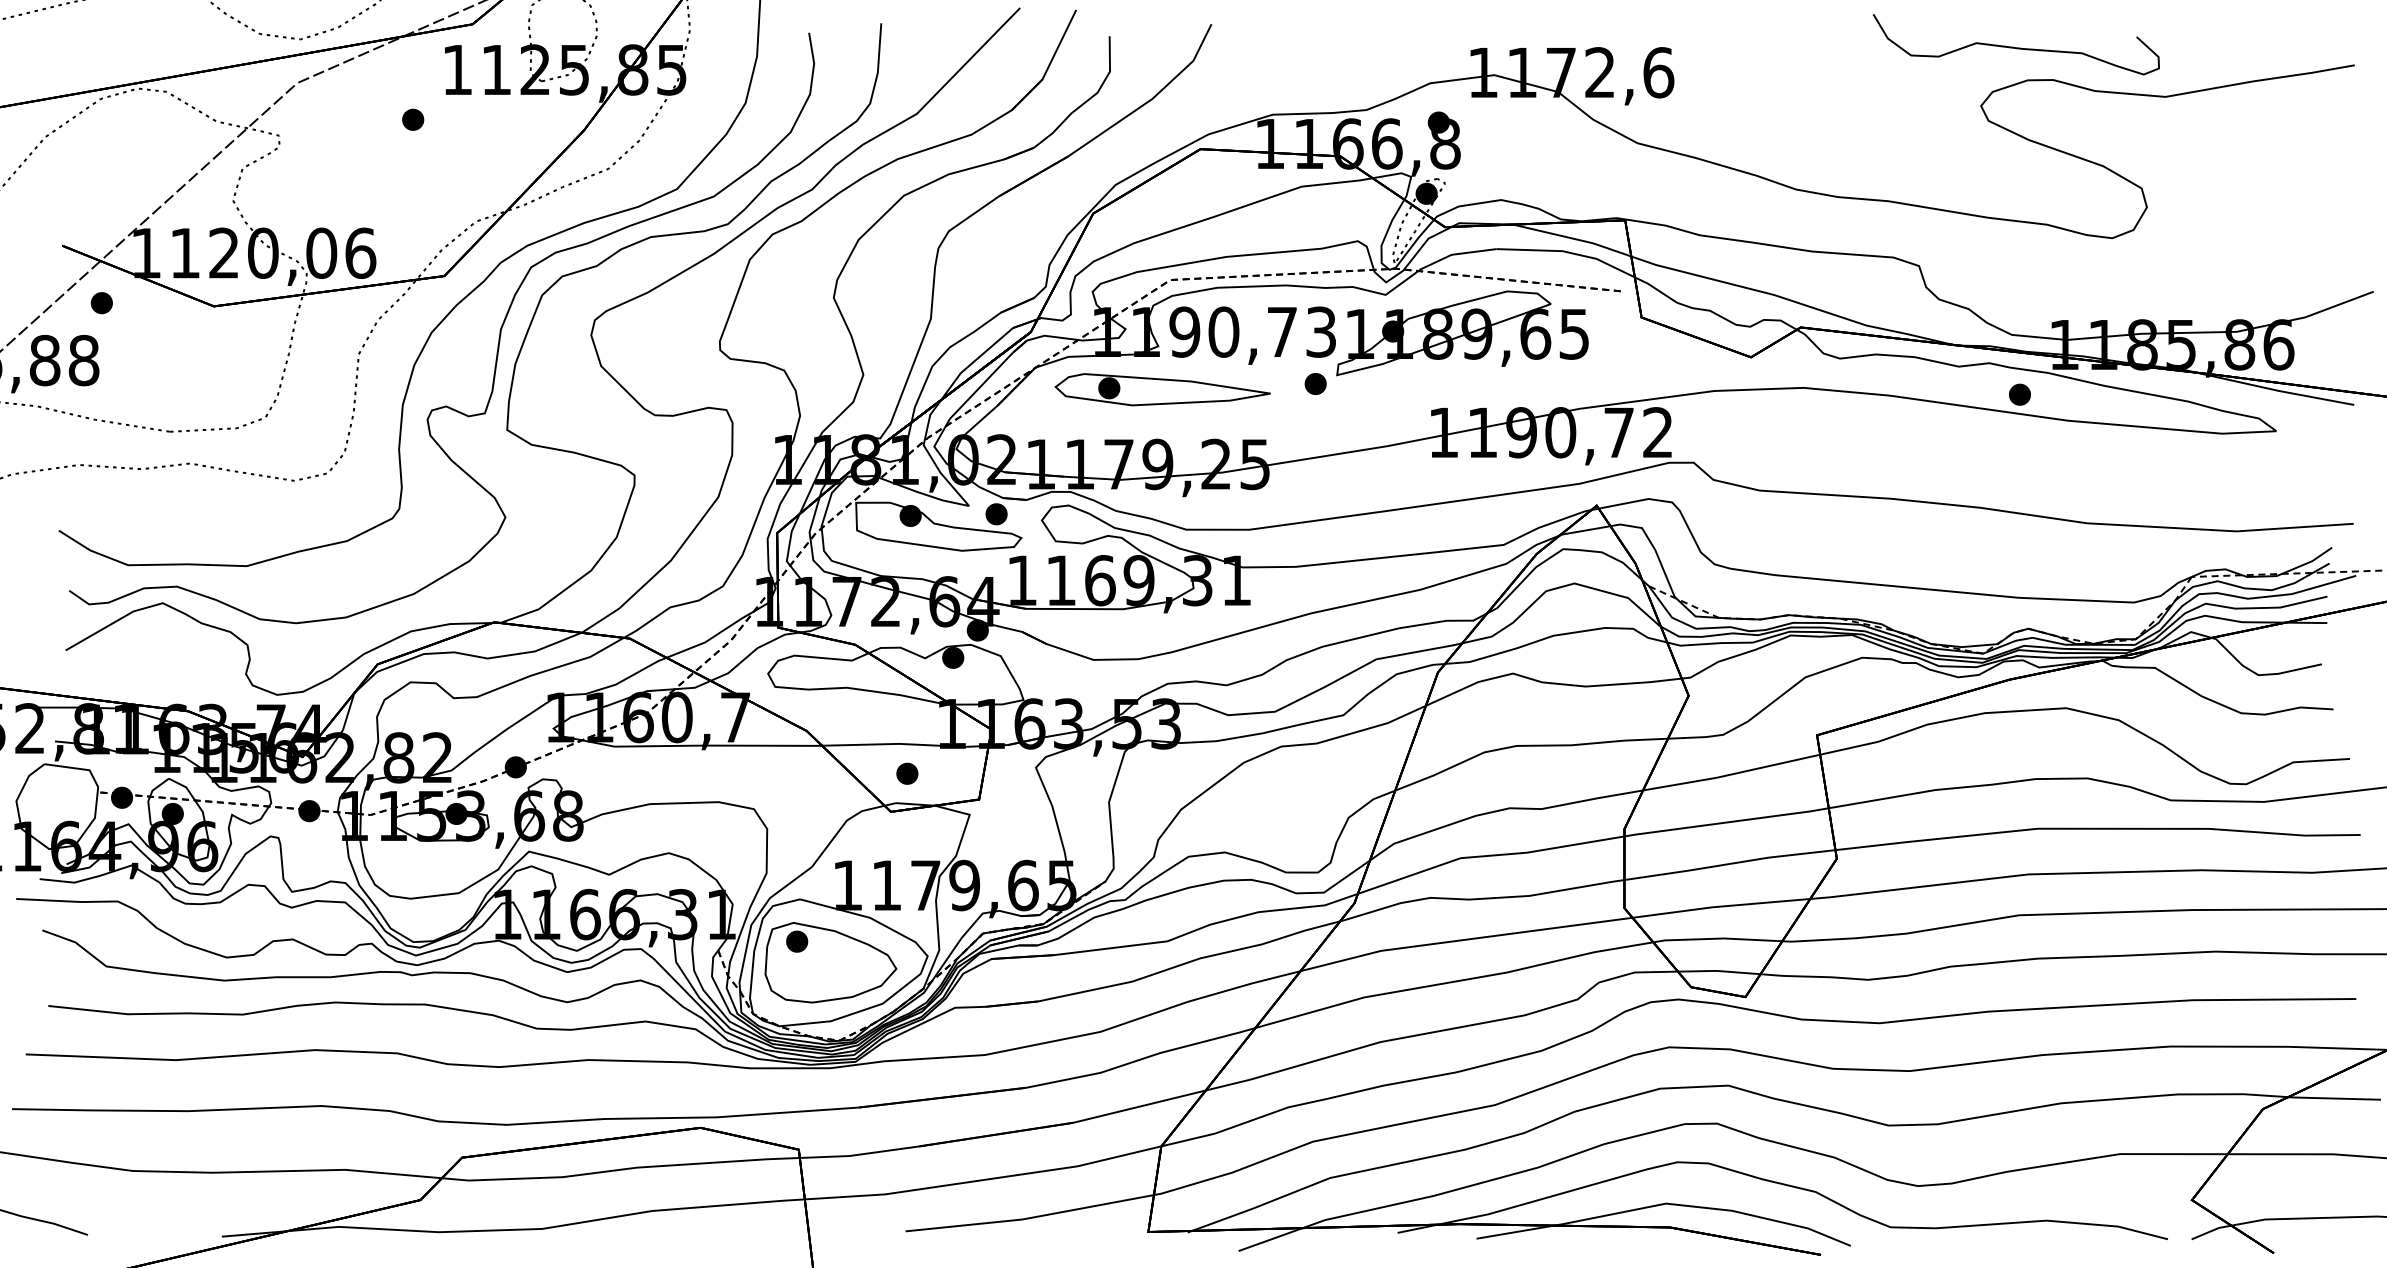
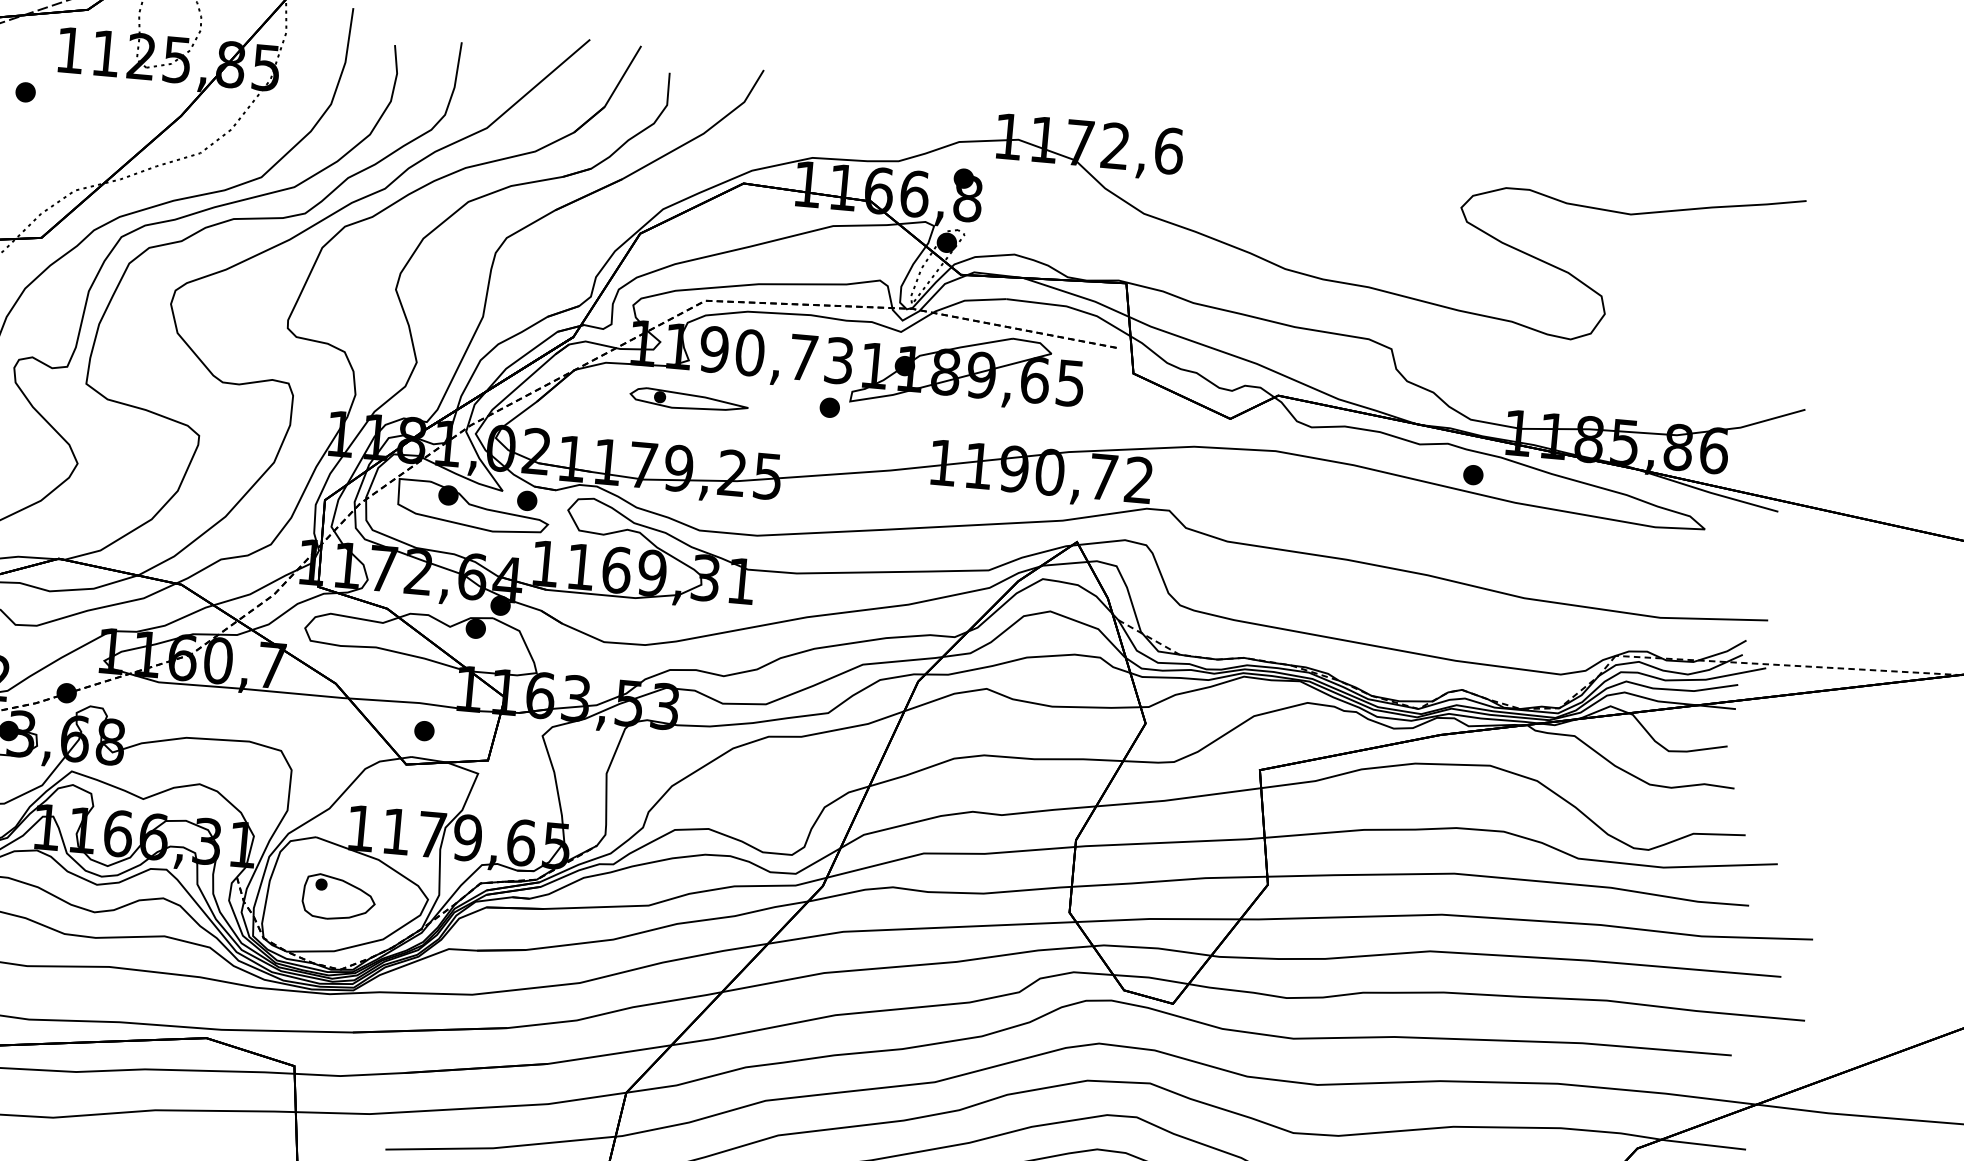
curve: (2016, 47) -> (1498, 157), removed
part: (1162, 389) -> (689, 400), size x0.6
part: (830, 962) -> (338, 897), size x0.6

